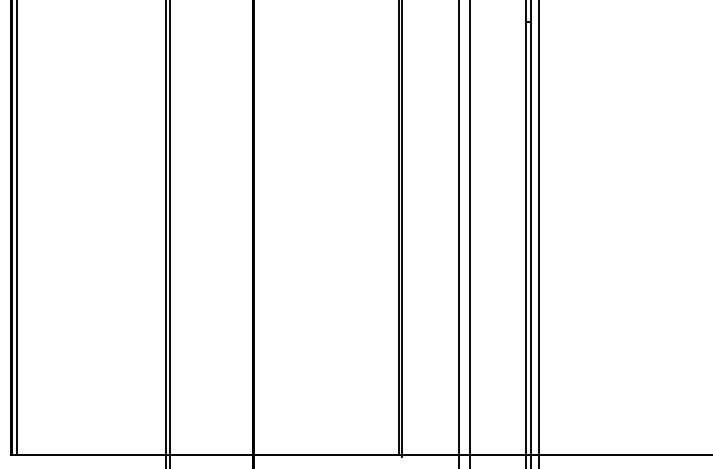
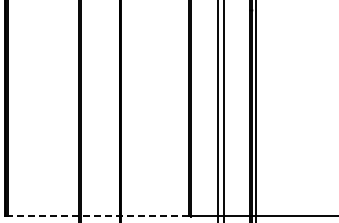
line: (207, 455) -> (98, 216), solid -> dashed

